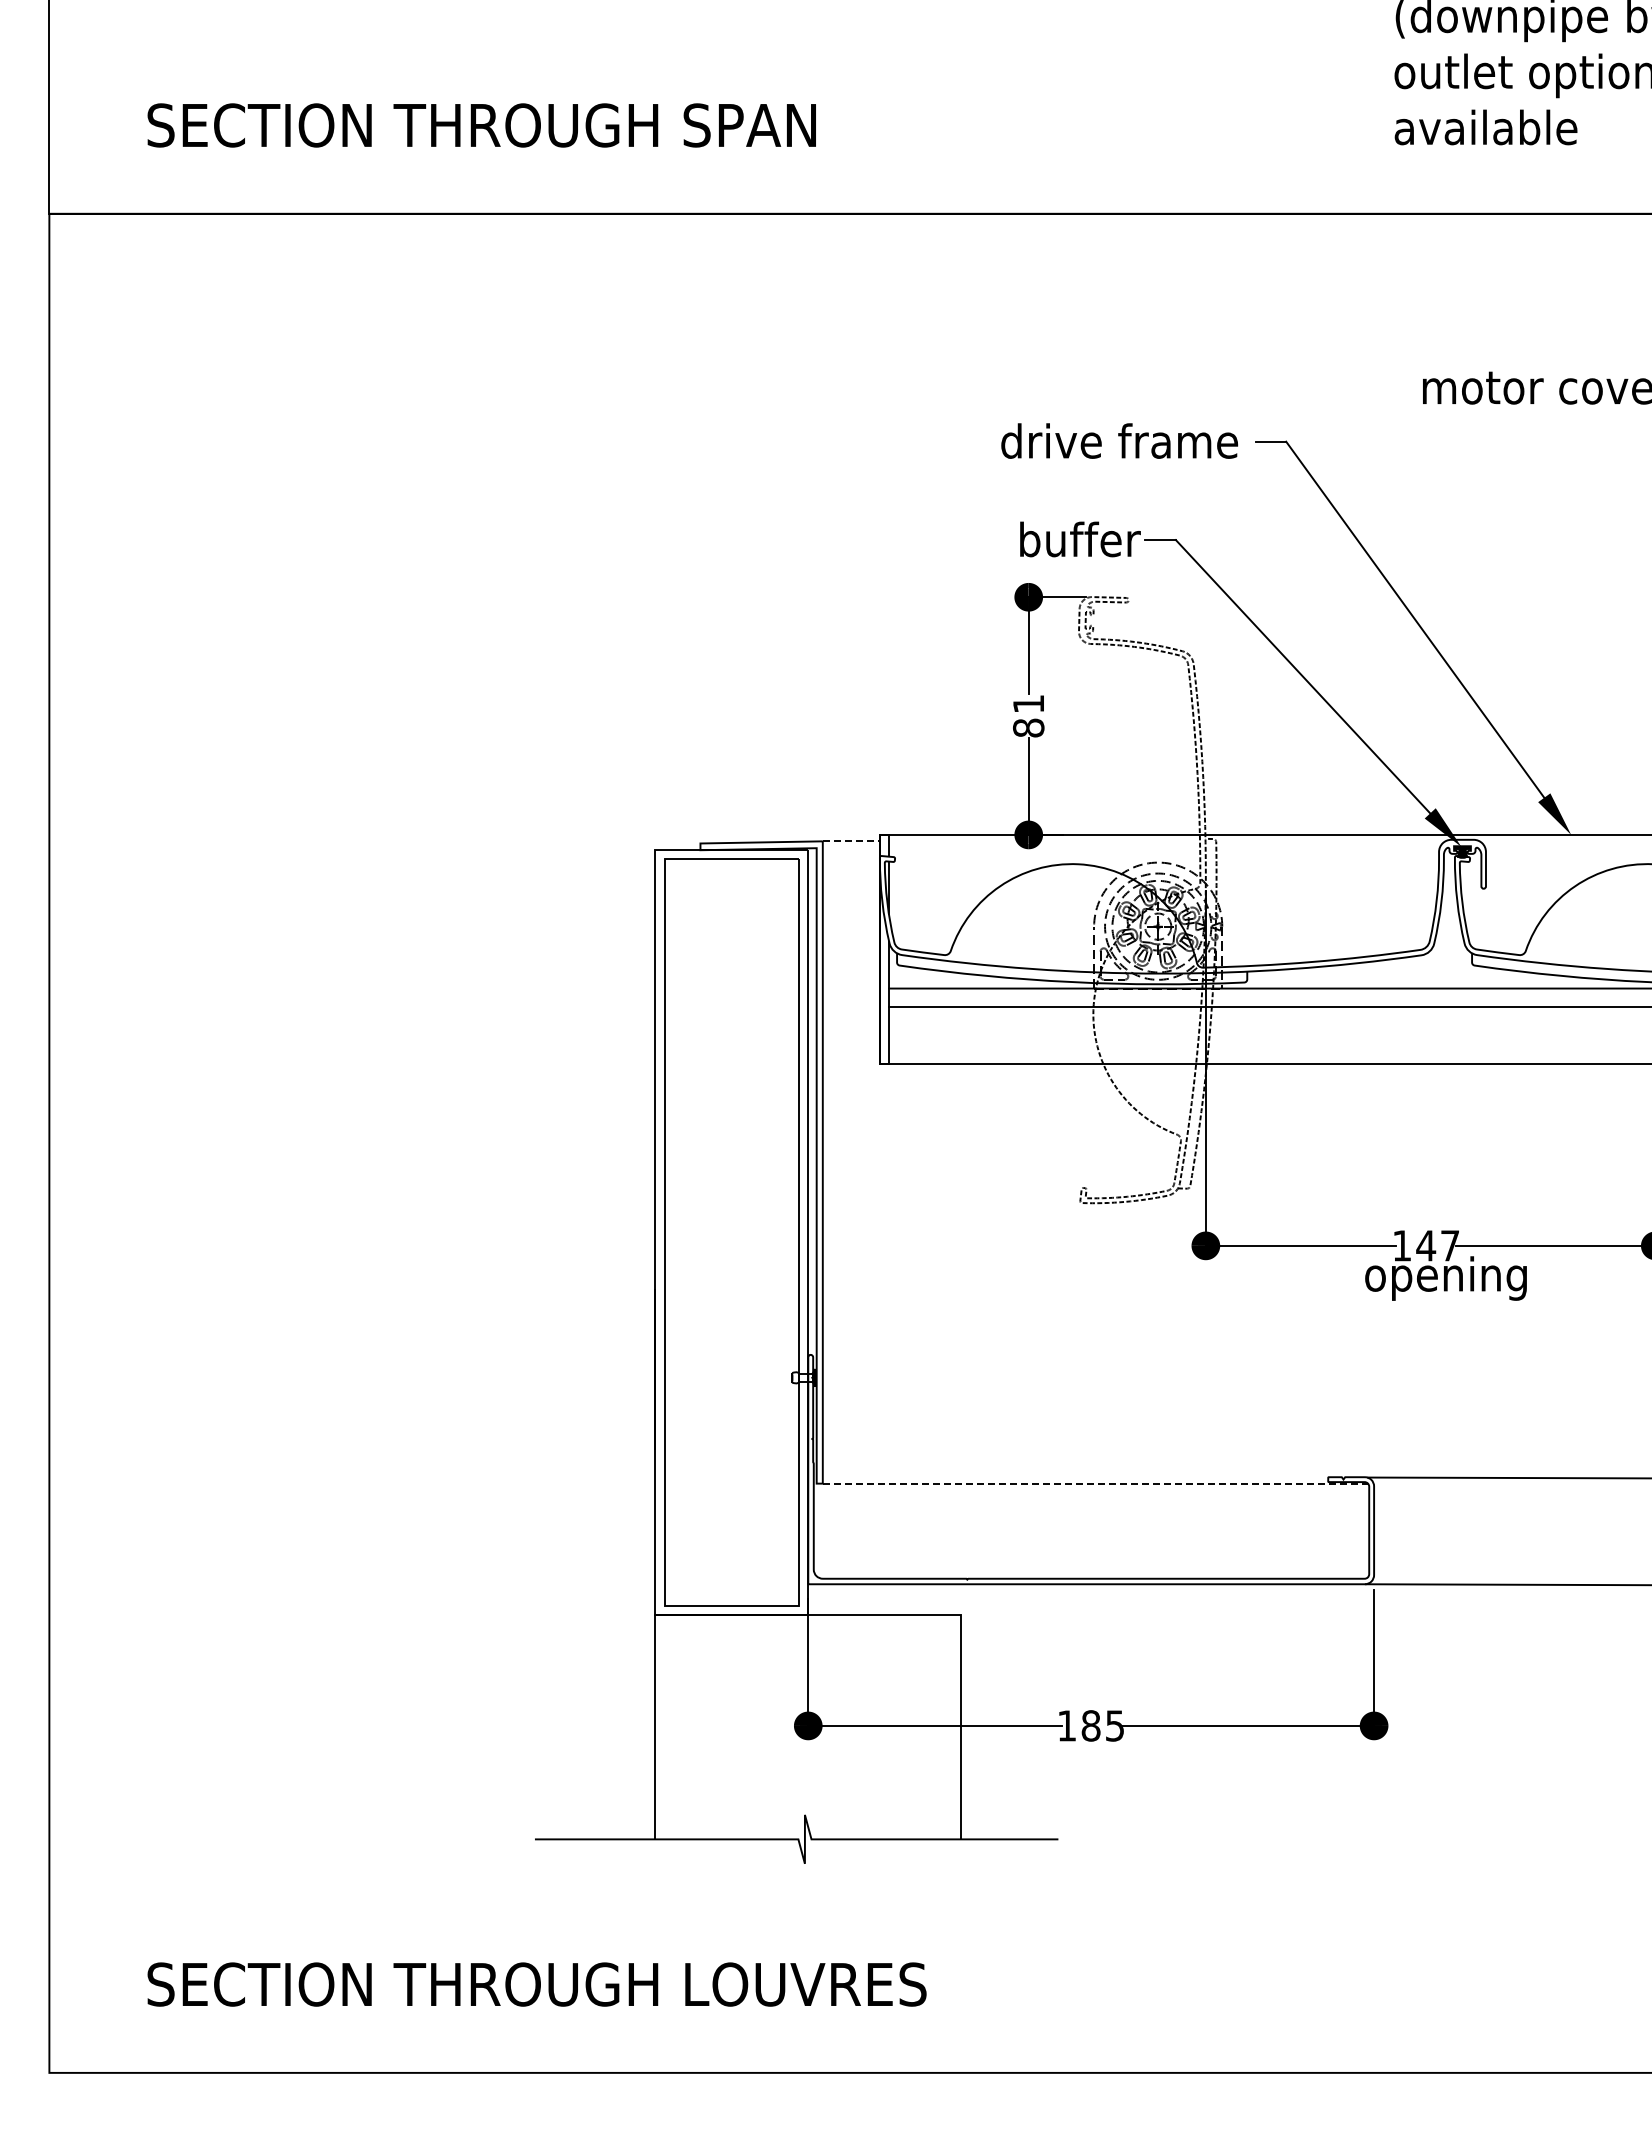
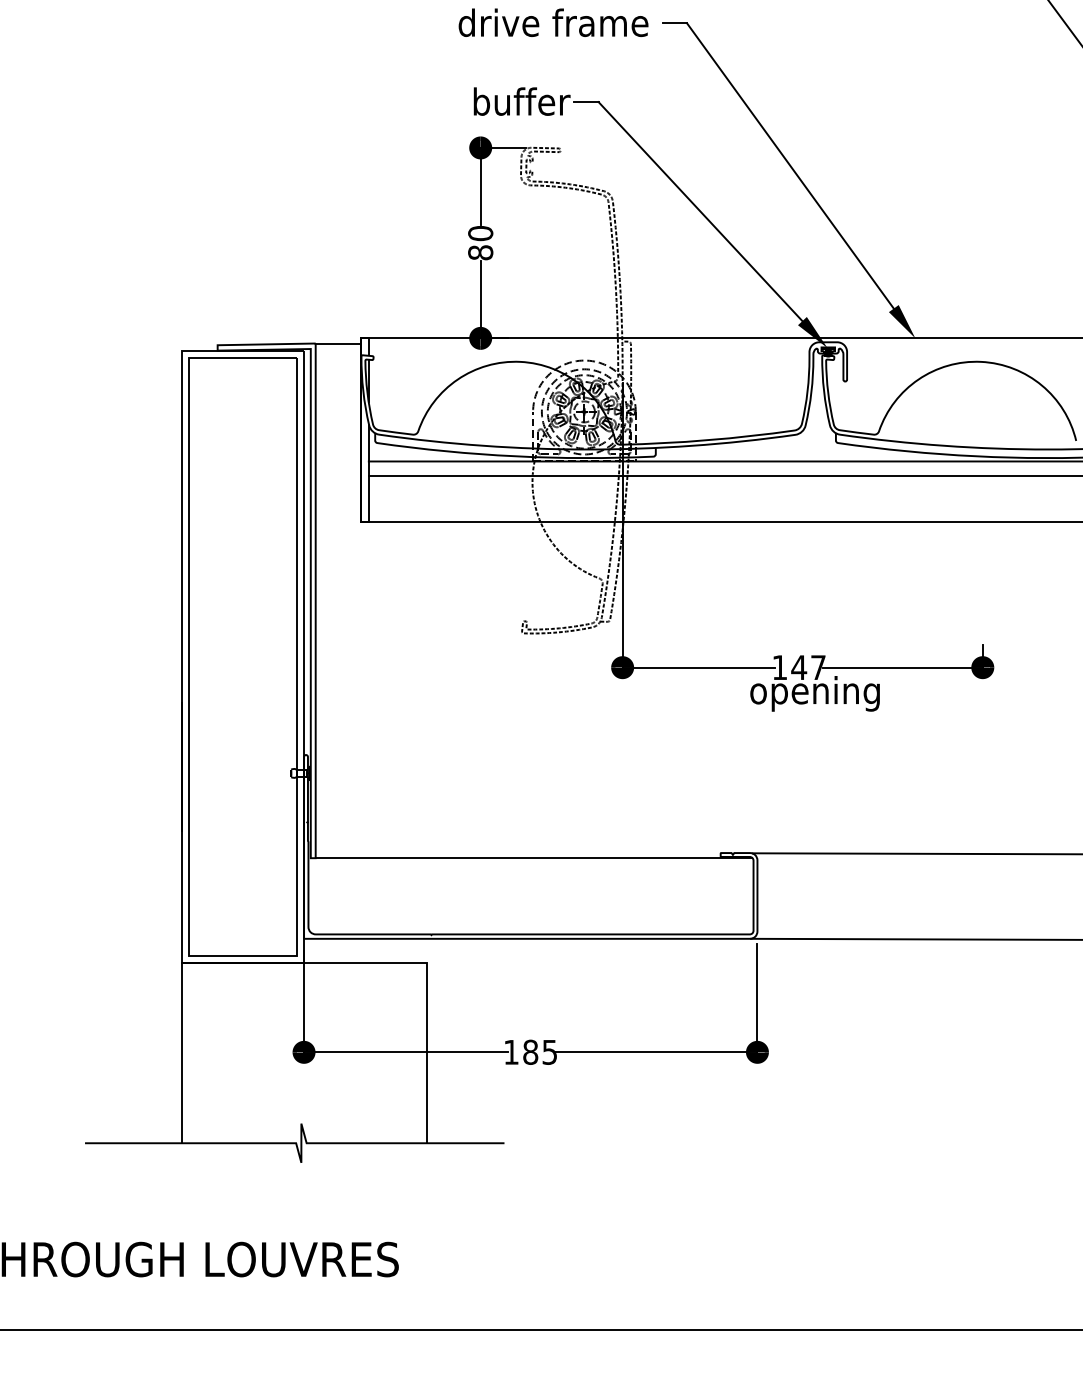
text: (1028, 703) -> (480, 233), 81 -> 80
line: (851, 841) -> (338, 343), dashed -> solid
line: (1095, 1483) -> (534, 858), dashed -> solid

